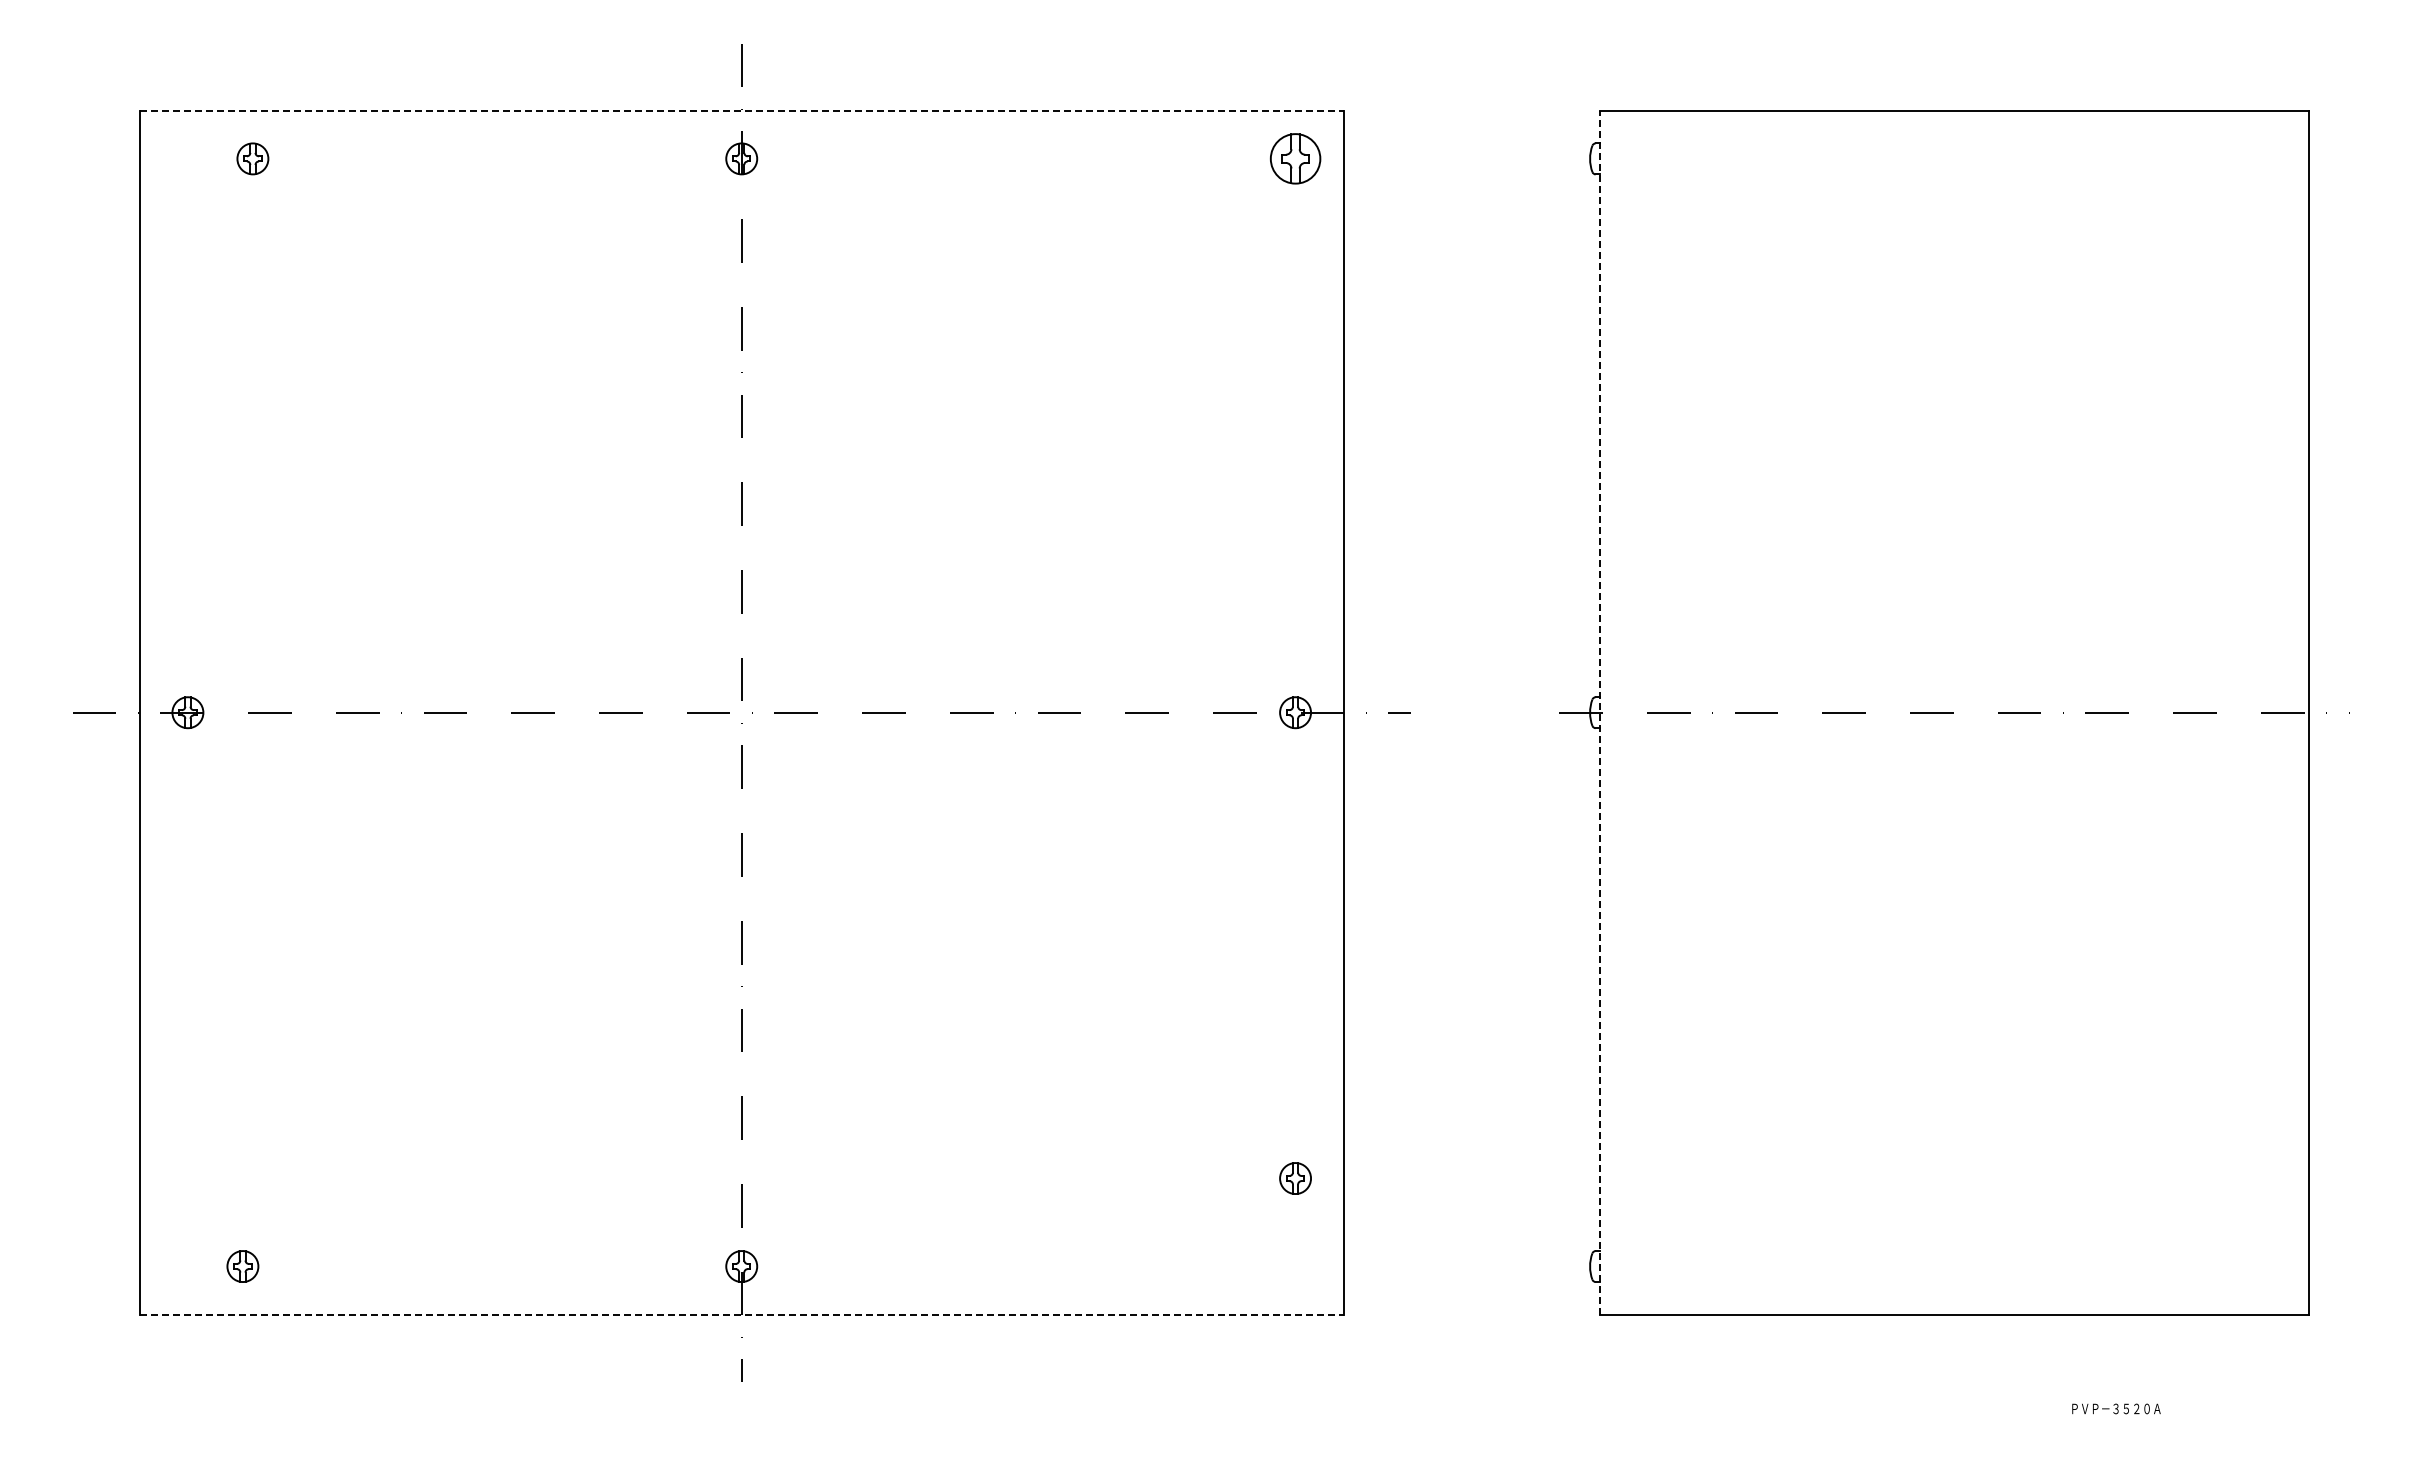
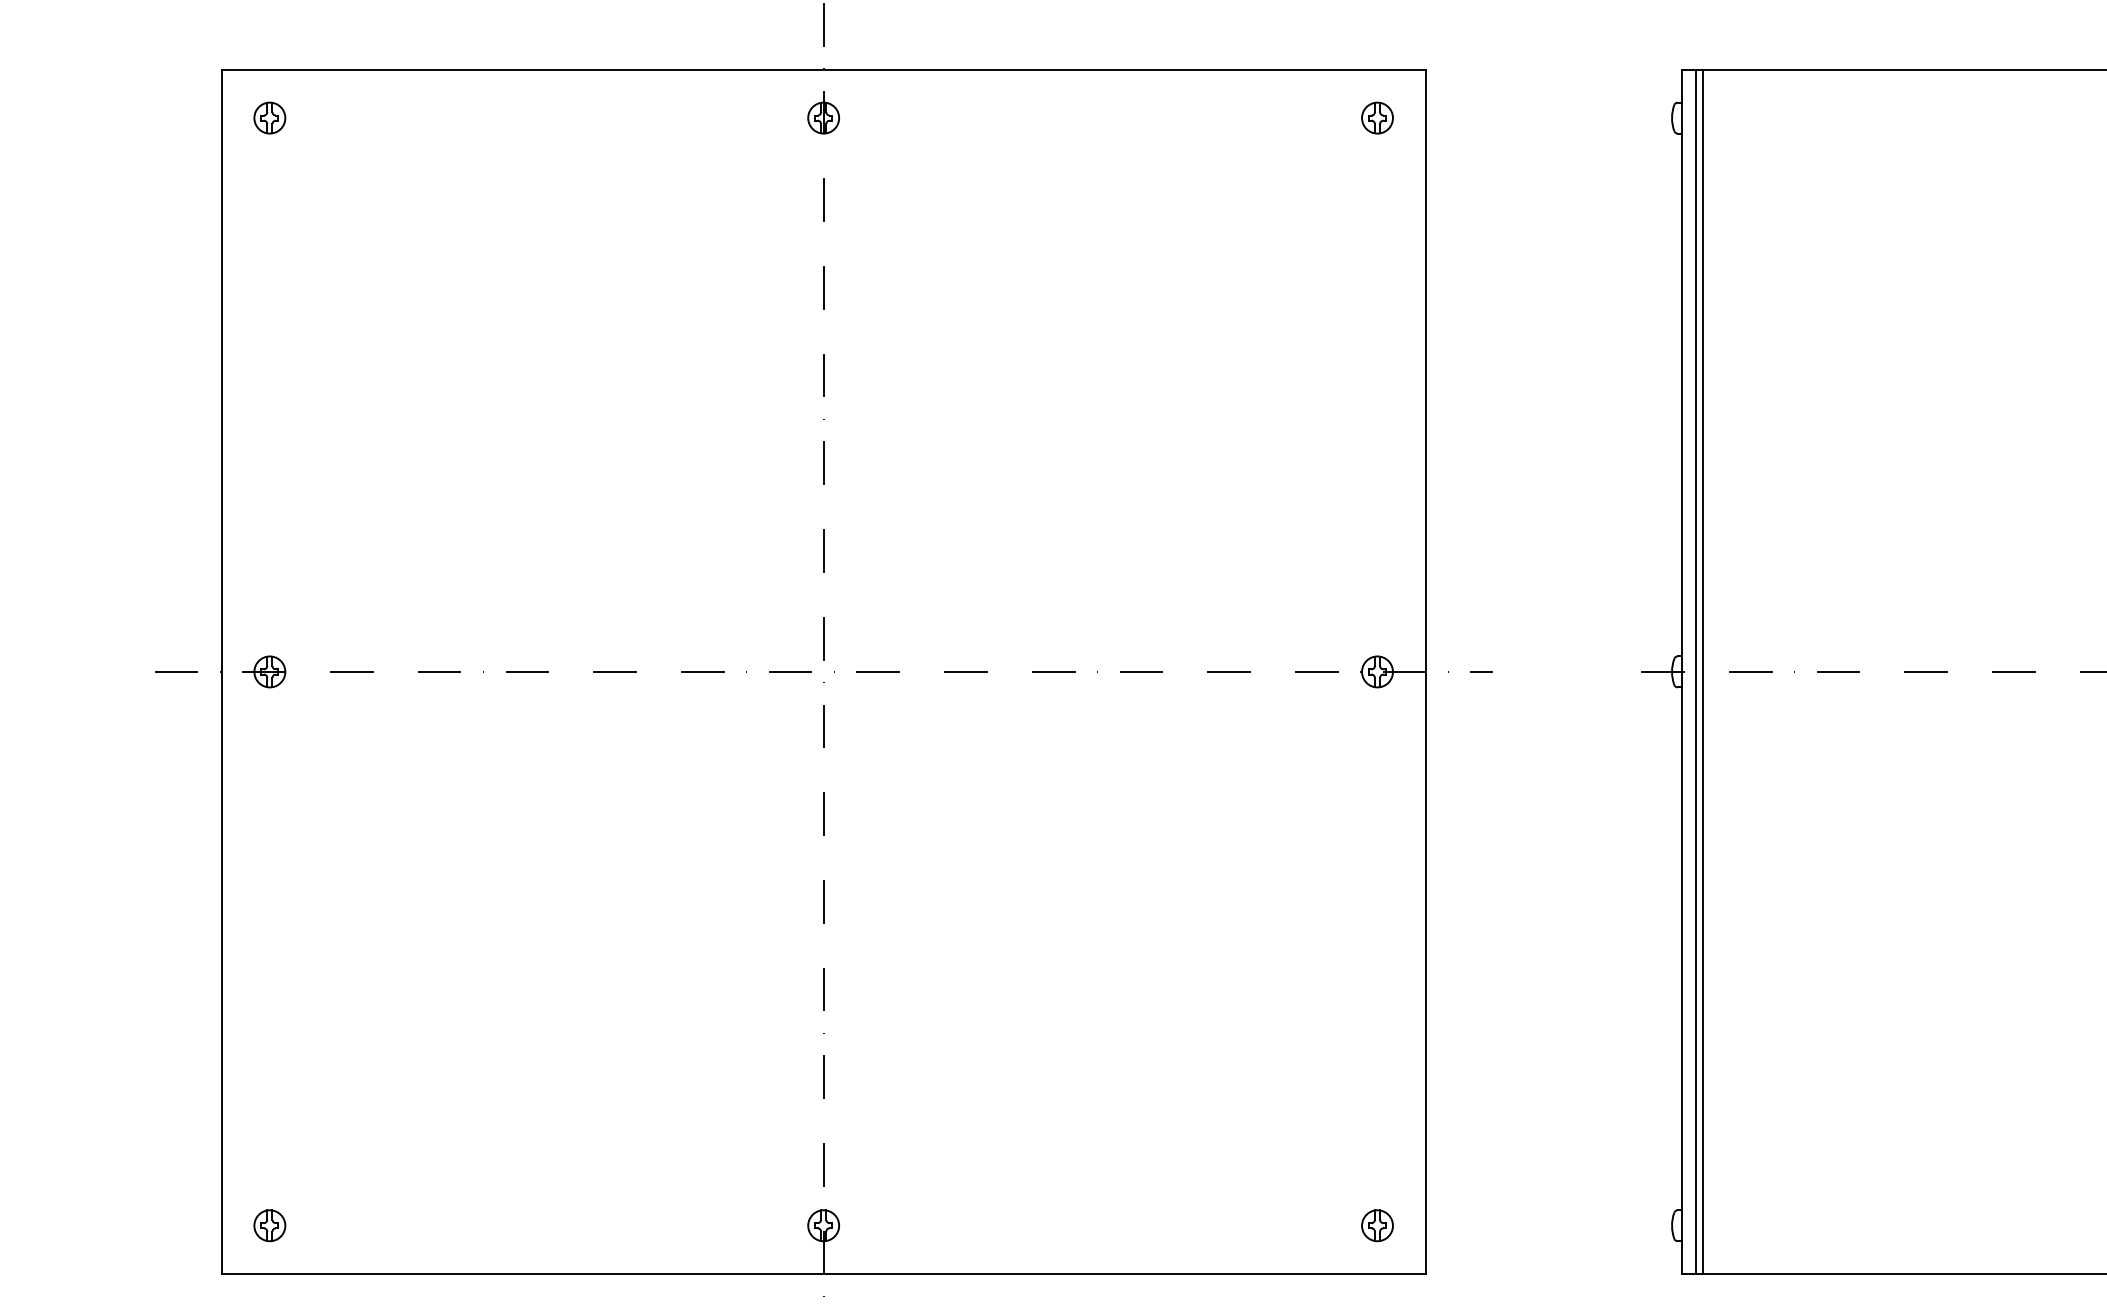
line: (741, 110) -> (823, 69), dashed -> solid
part: (252, 158) -> (269, 117), moved
part: (1295, 158) -> (1377, 117), size x0.62
line: (1600, 712) -> (1682, 671), dashed -> solid
line: (1614, 712) -> (1696, 671), added
line: (1621, 712) -> (1703, 671), added
part: (1295, 1178) -> (1377, 1225), moved
part: (242, 1266) -> (269, 1225), moved
line: (741, 1314) -> (823, 1273), dashed -> solid

